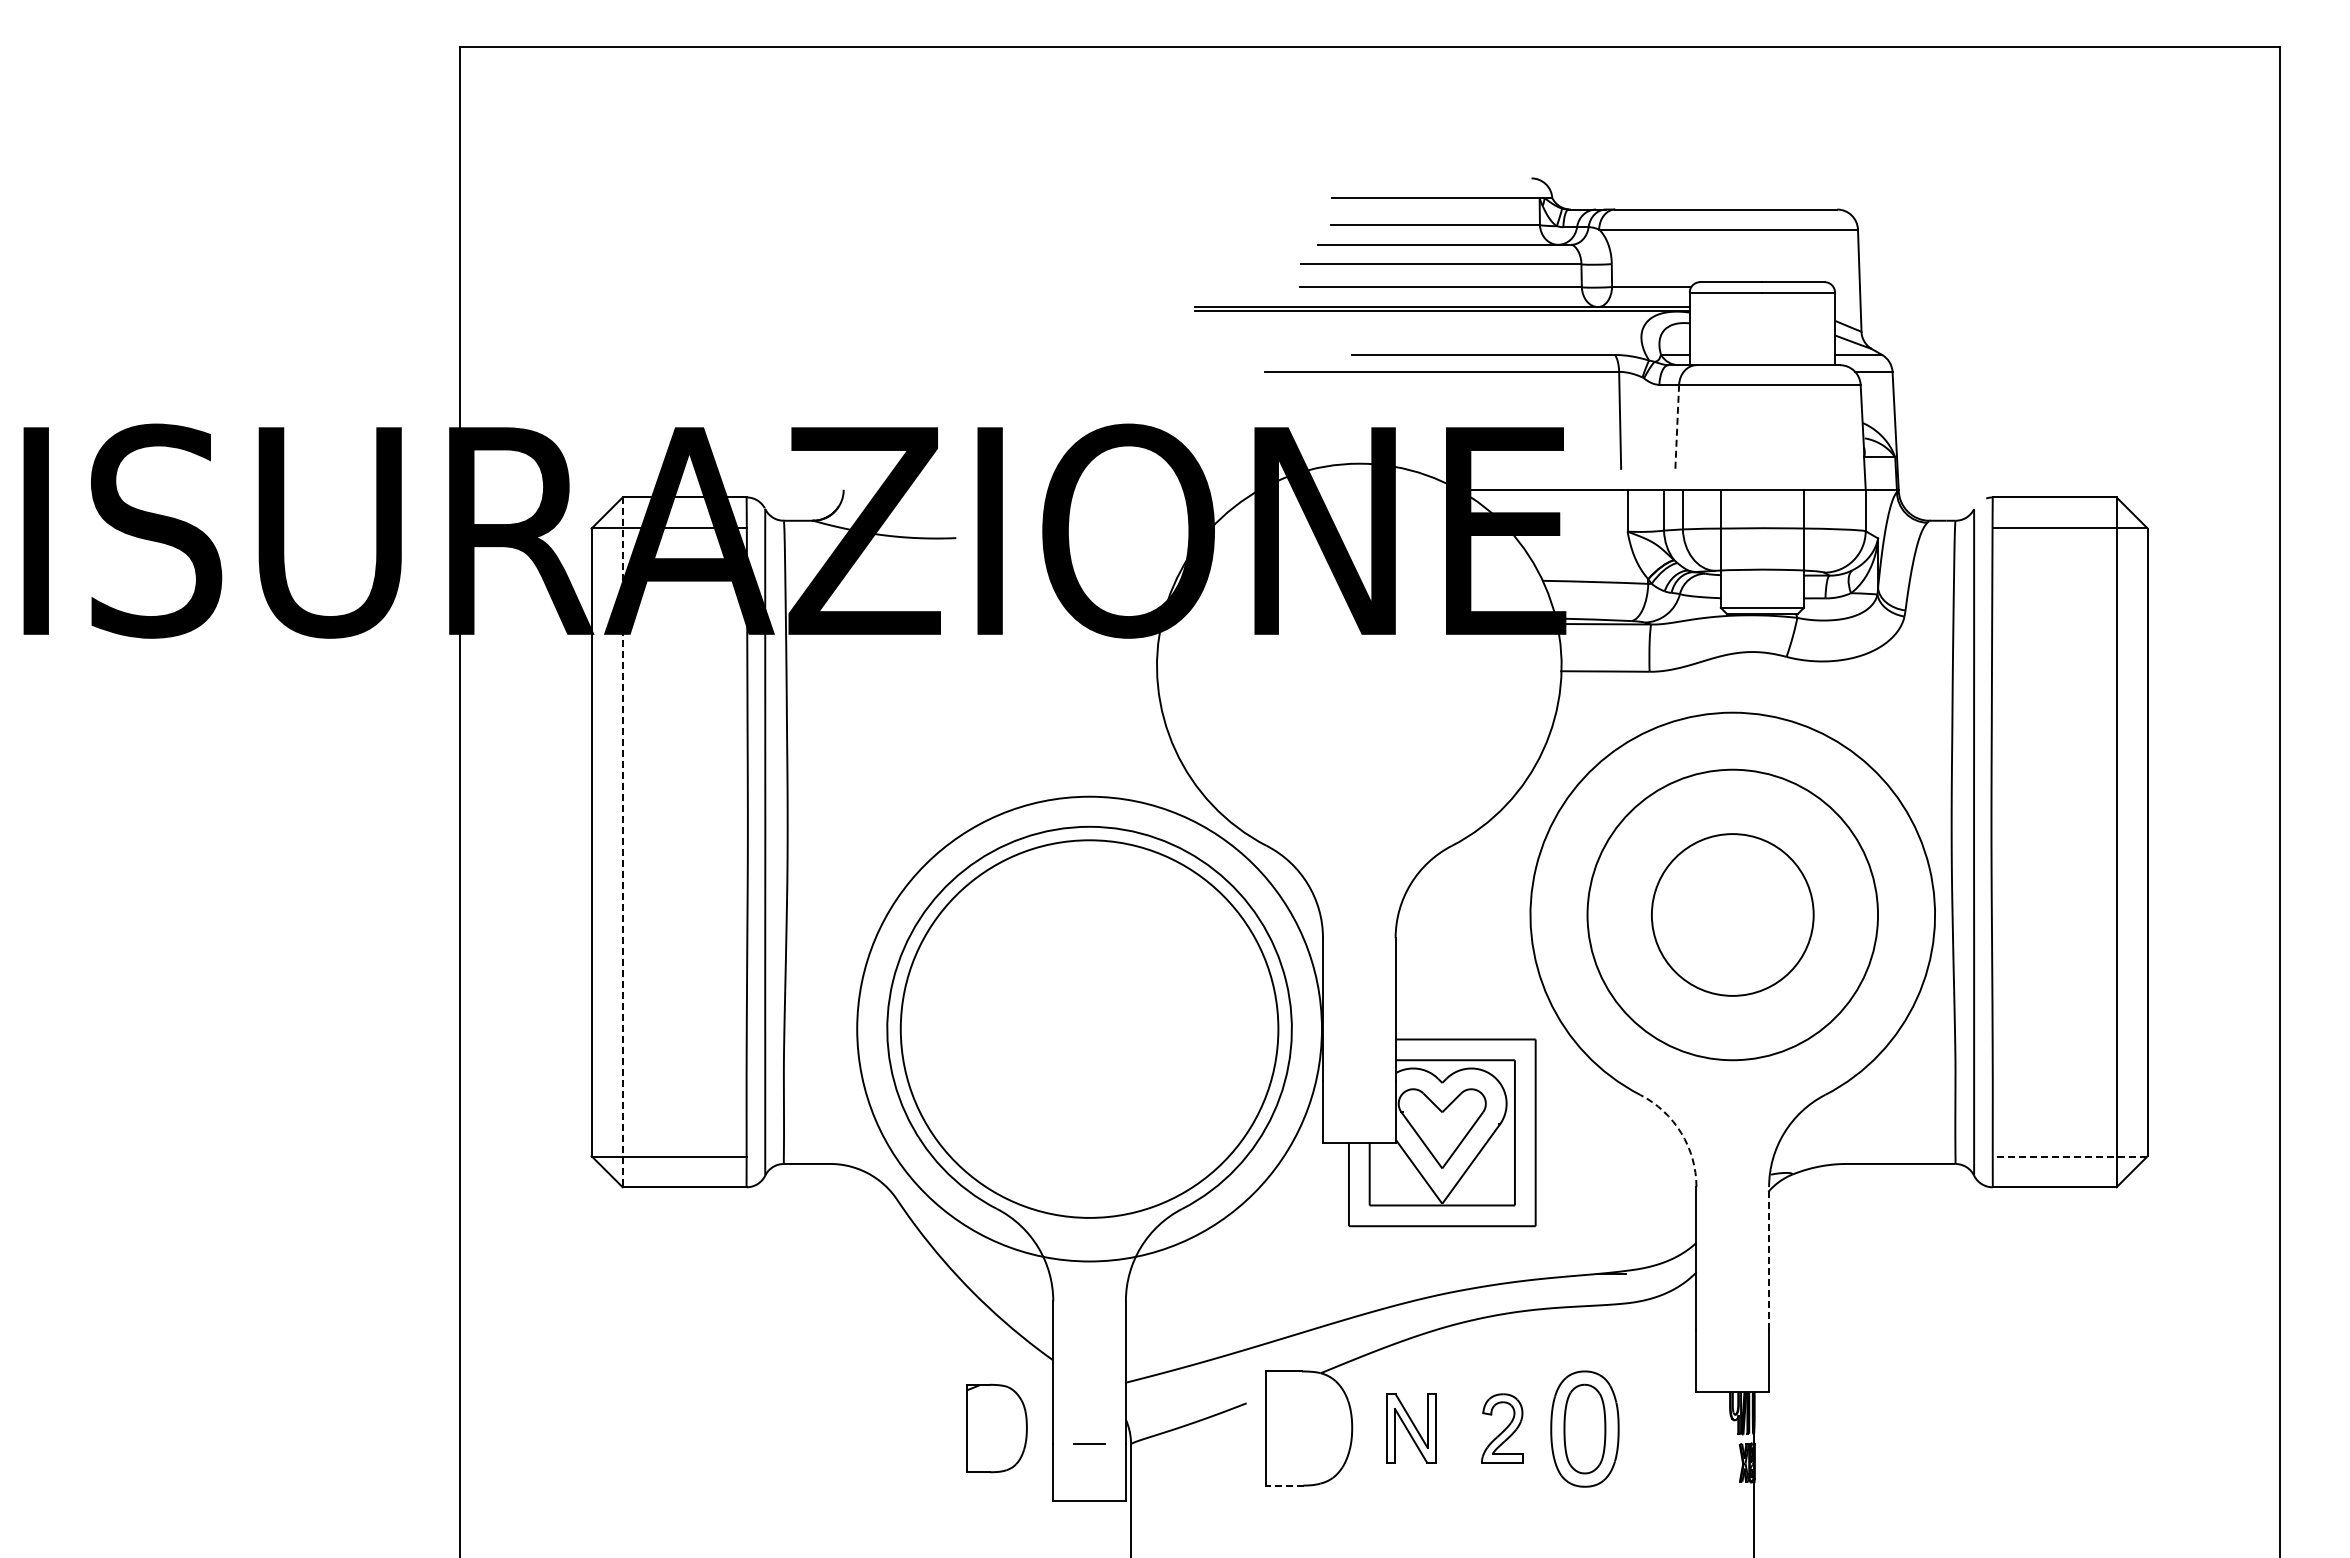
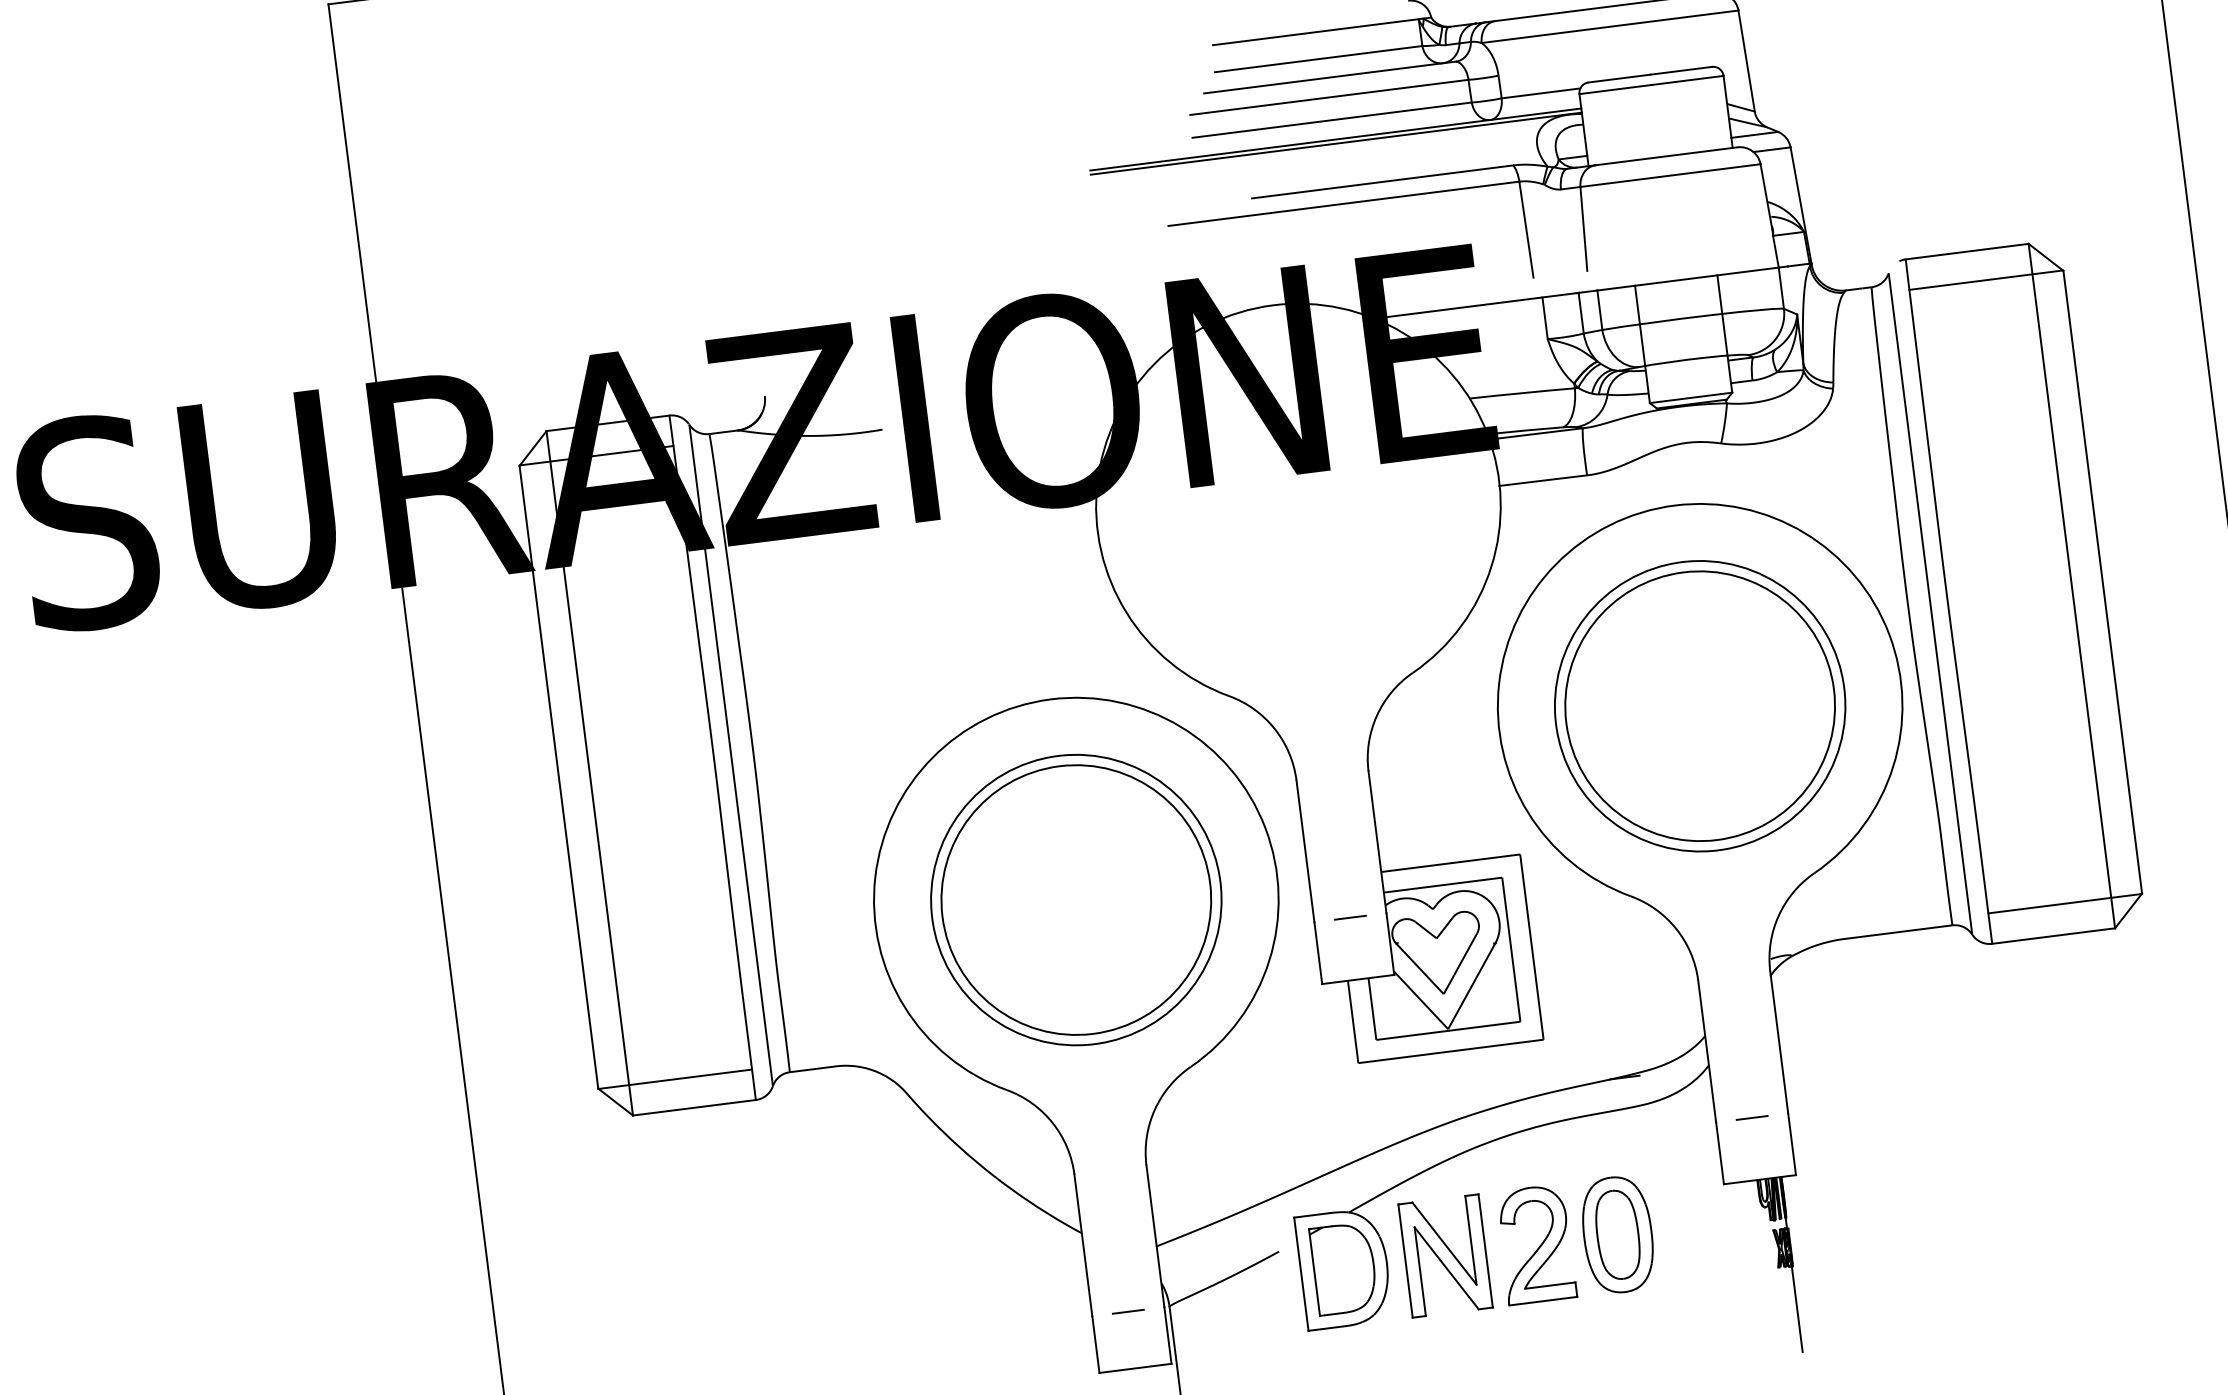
line: (1677, 427) -> (1584, 229), dashed -> solid
line: (622, 842) -> (589, 773), dashed -> solid
circle: (1732, 914) -> (1699, 705), size x1.67
circle: (1089, 1028) -> (1076, 899), size x0.62
circle: (1089, 1028) -> (1076, 899), size x0.71
line: (1358, 1080) -> (1349, 917), added
arc: (1681, 1133) -> (1676, 929), dashed -> solid
line: (2069, 1156) -> (2064, 903), dashed -> solid
line: (1769, 1258) -> (1779, 1042), dashed -> solid
line: (1732, 1329) -> (1751, 1117), added
part: (996, 1428) -> (1343, 1268), moved
part: (1411, 1428) -> (1445, 1255), size x1.67
part: (1502, 1428) -> (1536, 1244), size x1.67
line: (1284, 1485) -> (1326, 1328), dashed -> solid

